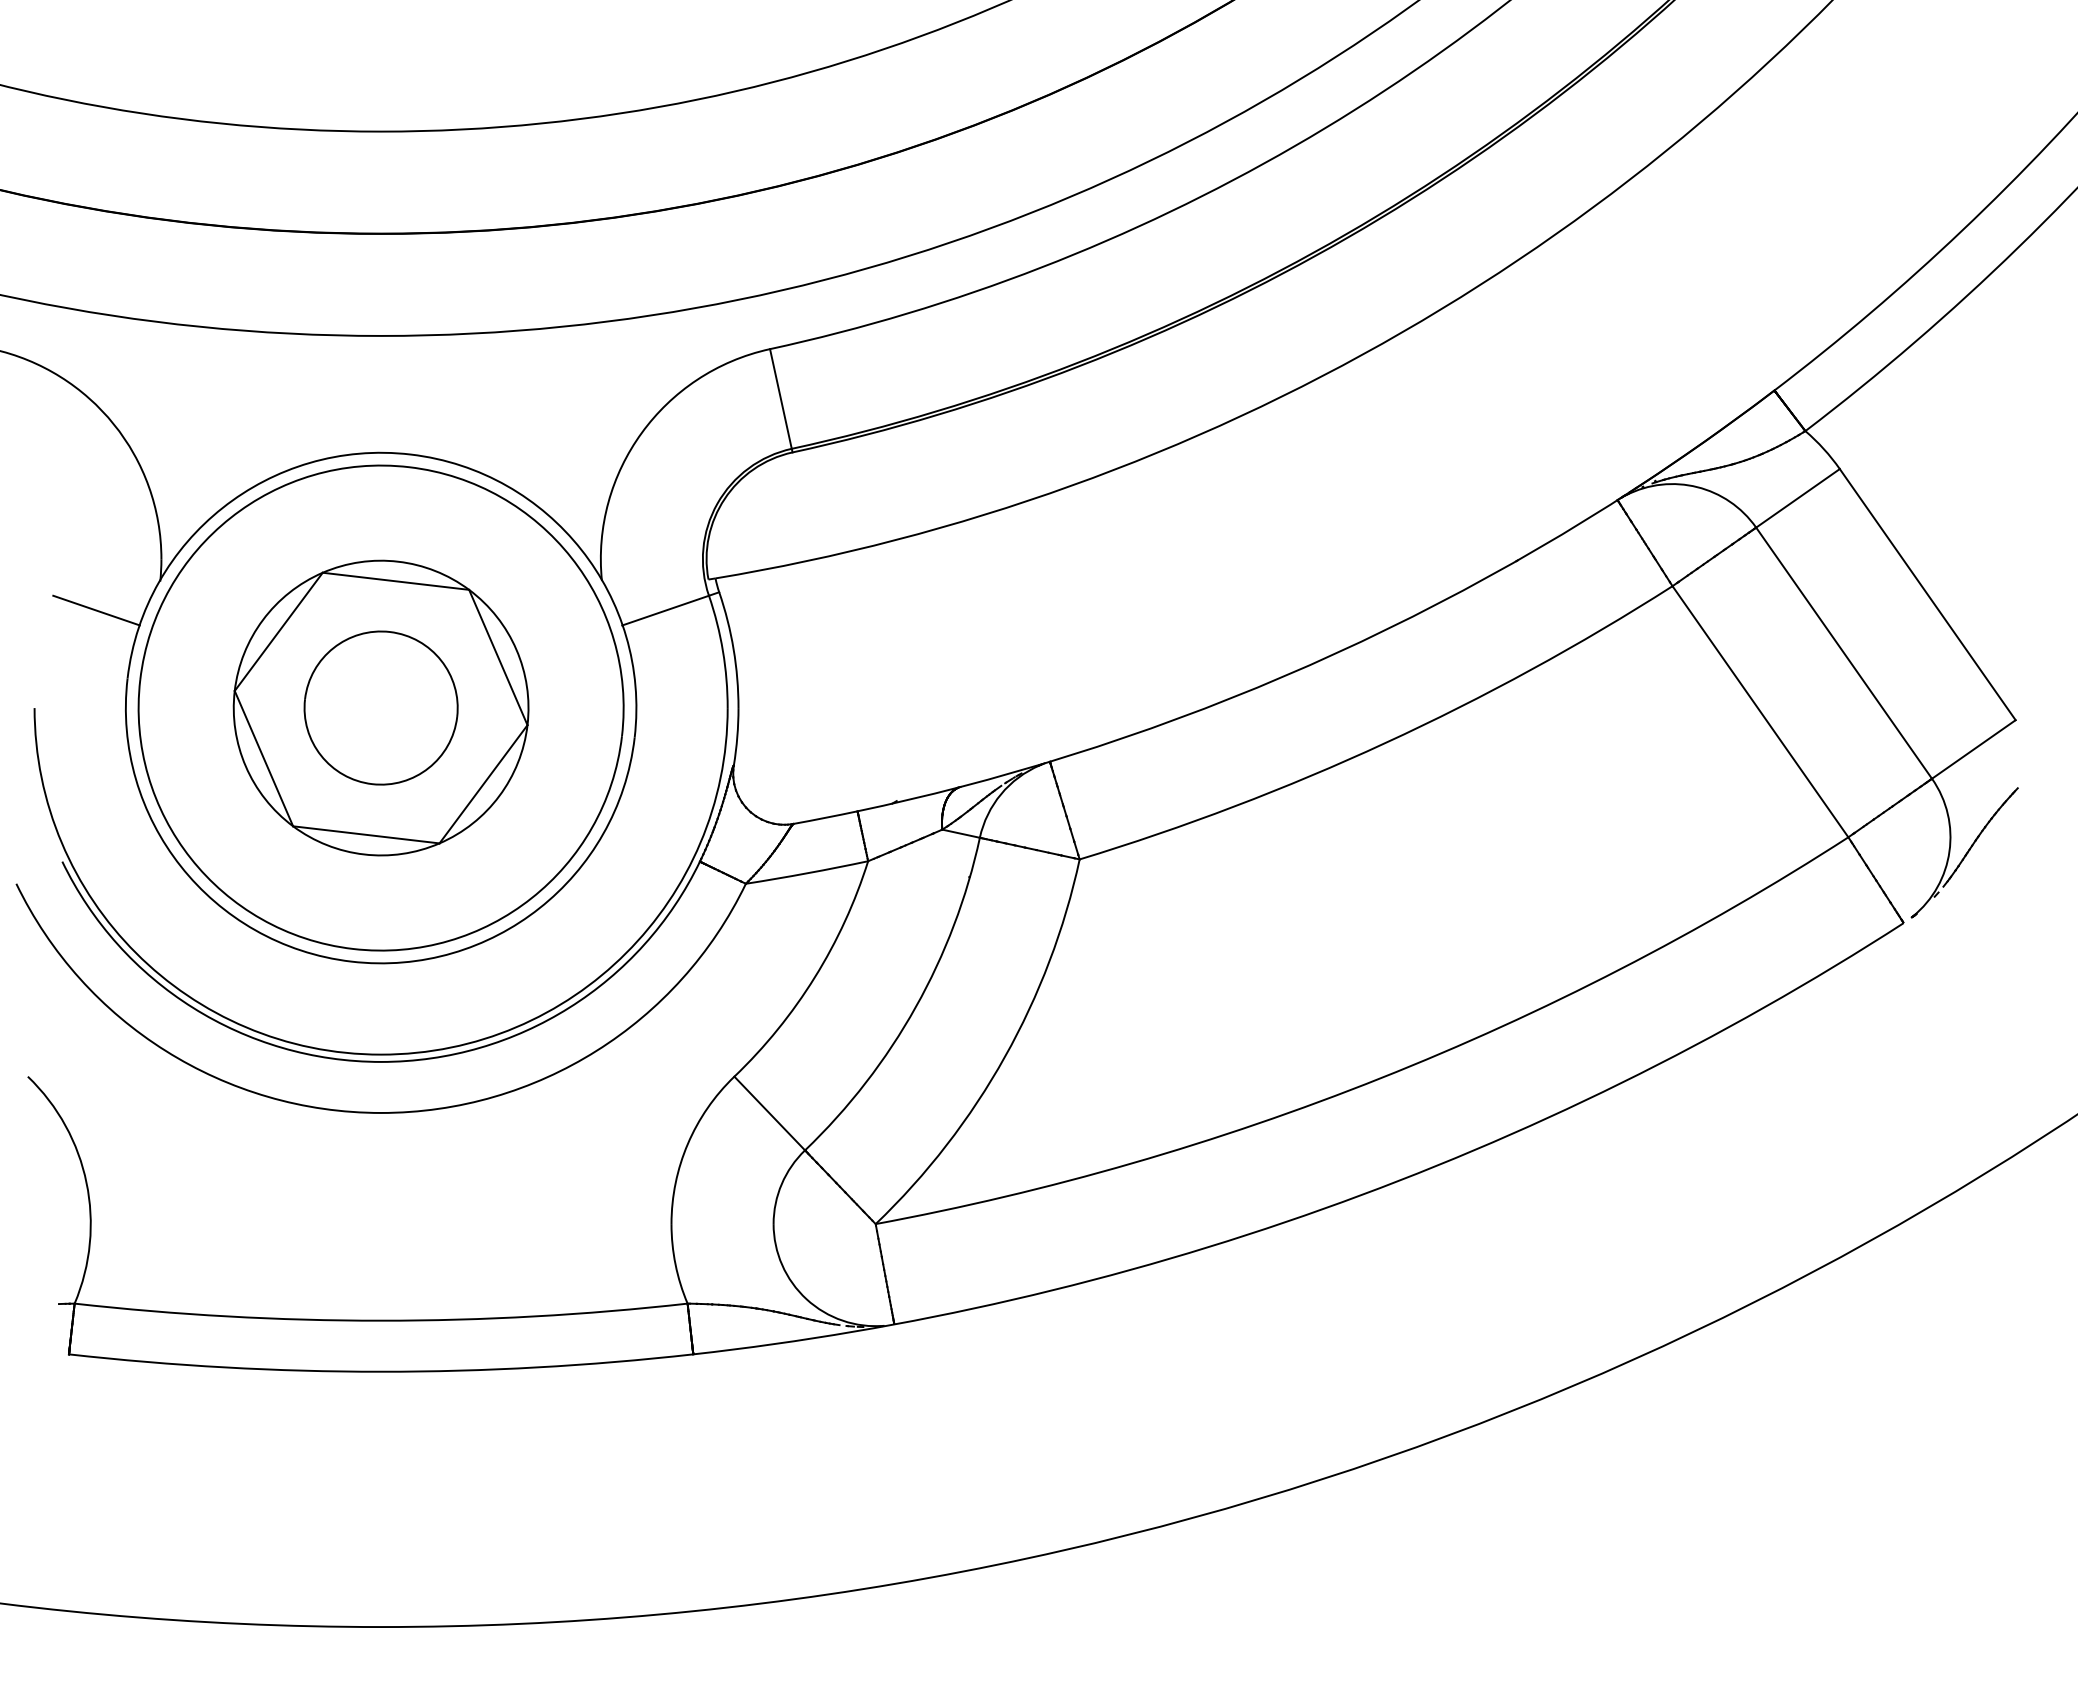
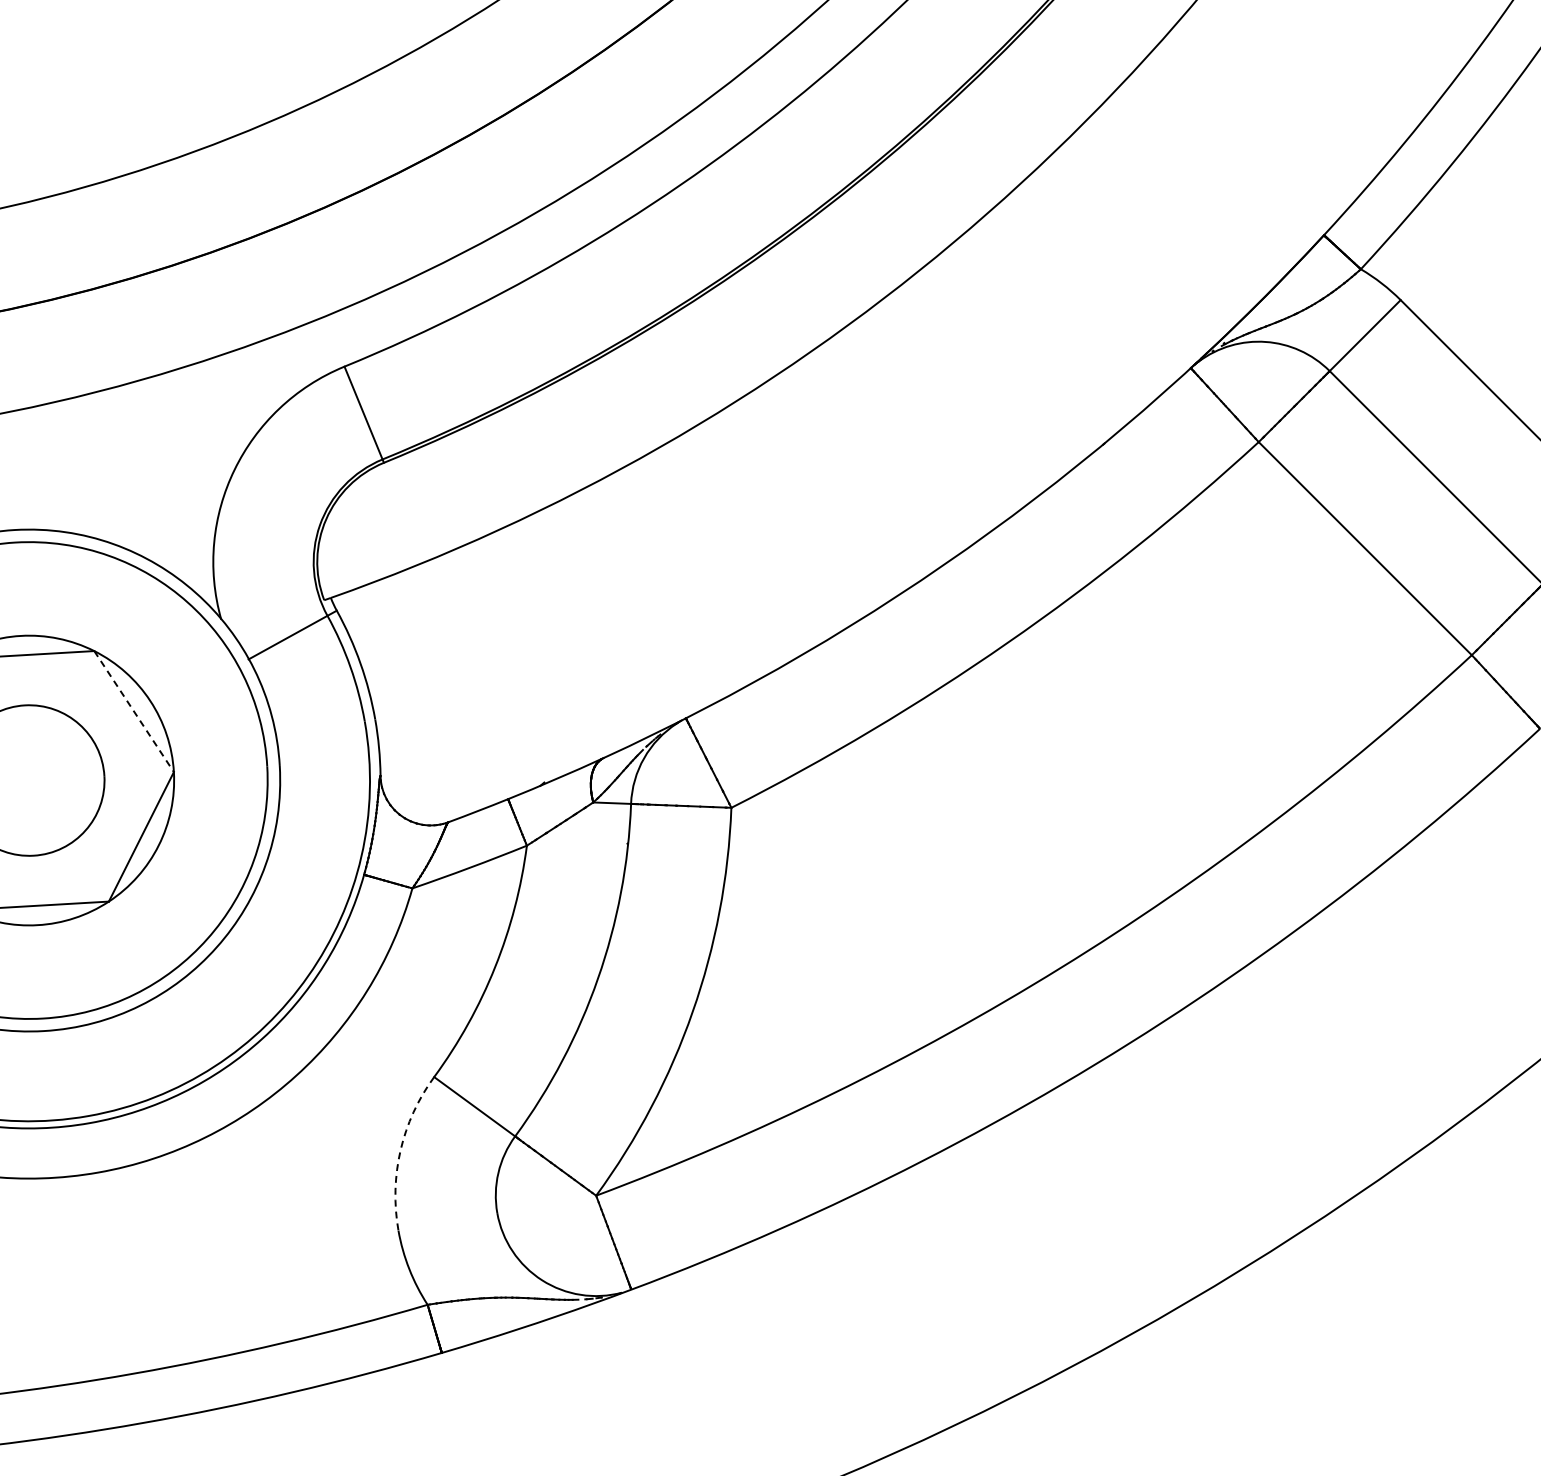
line: (498, 657) -> (134, 711), solid -> dashed
arc: (687, 1143) -> (400, 1149), solid -> dashed

